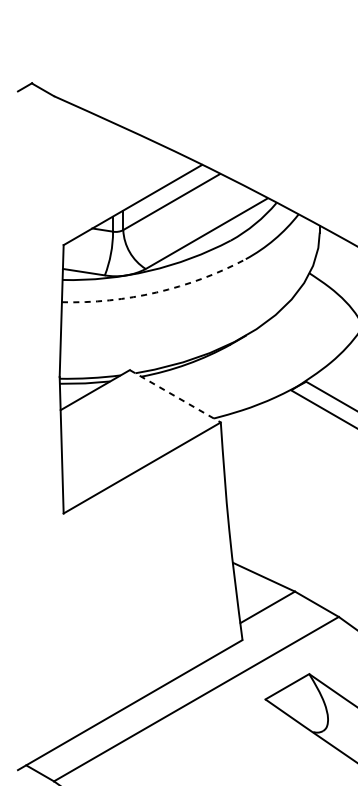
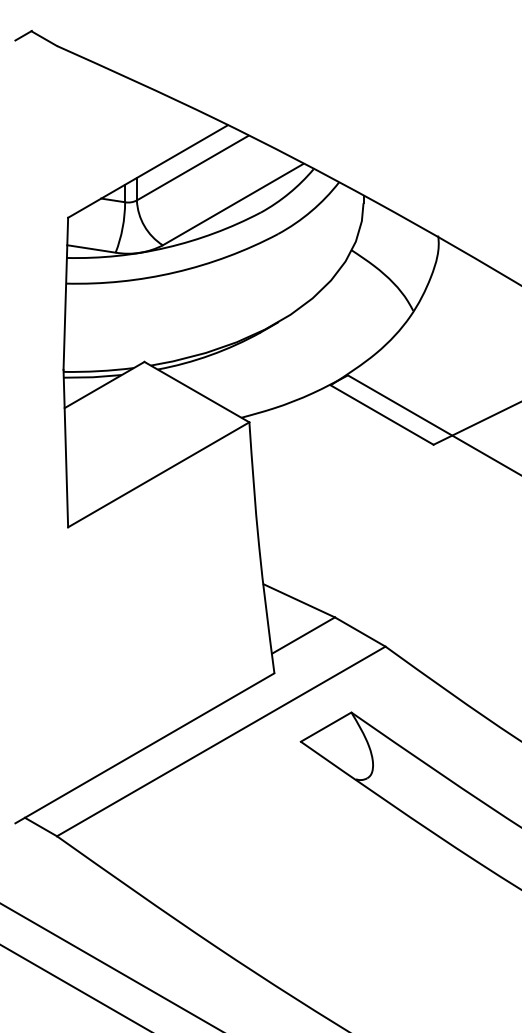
arc: (156, 292) -> (175, 272), dashed -> solid
line: (174, 396) -> (196, 392), dashed -> solid

